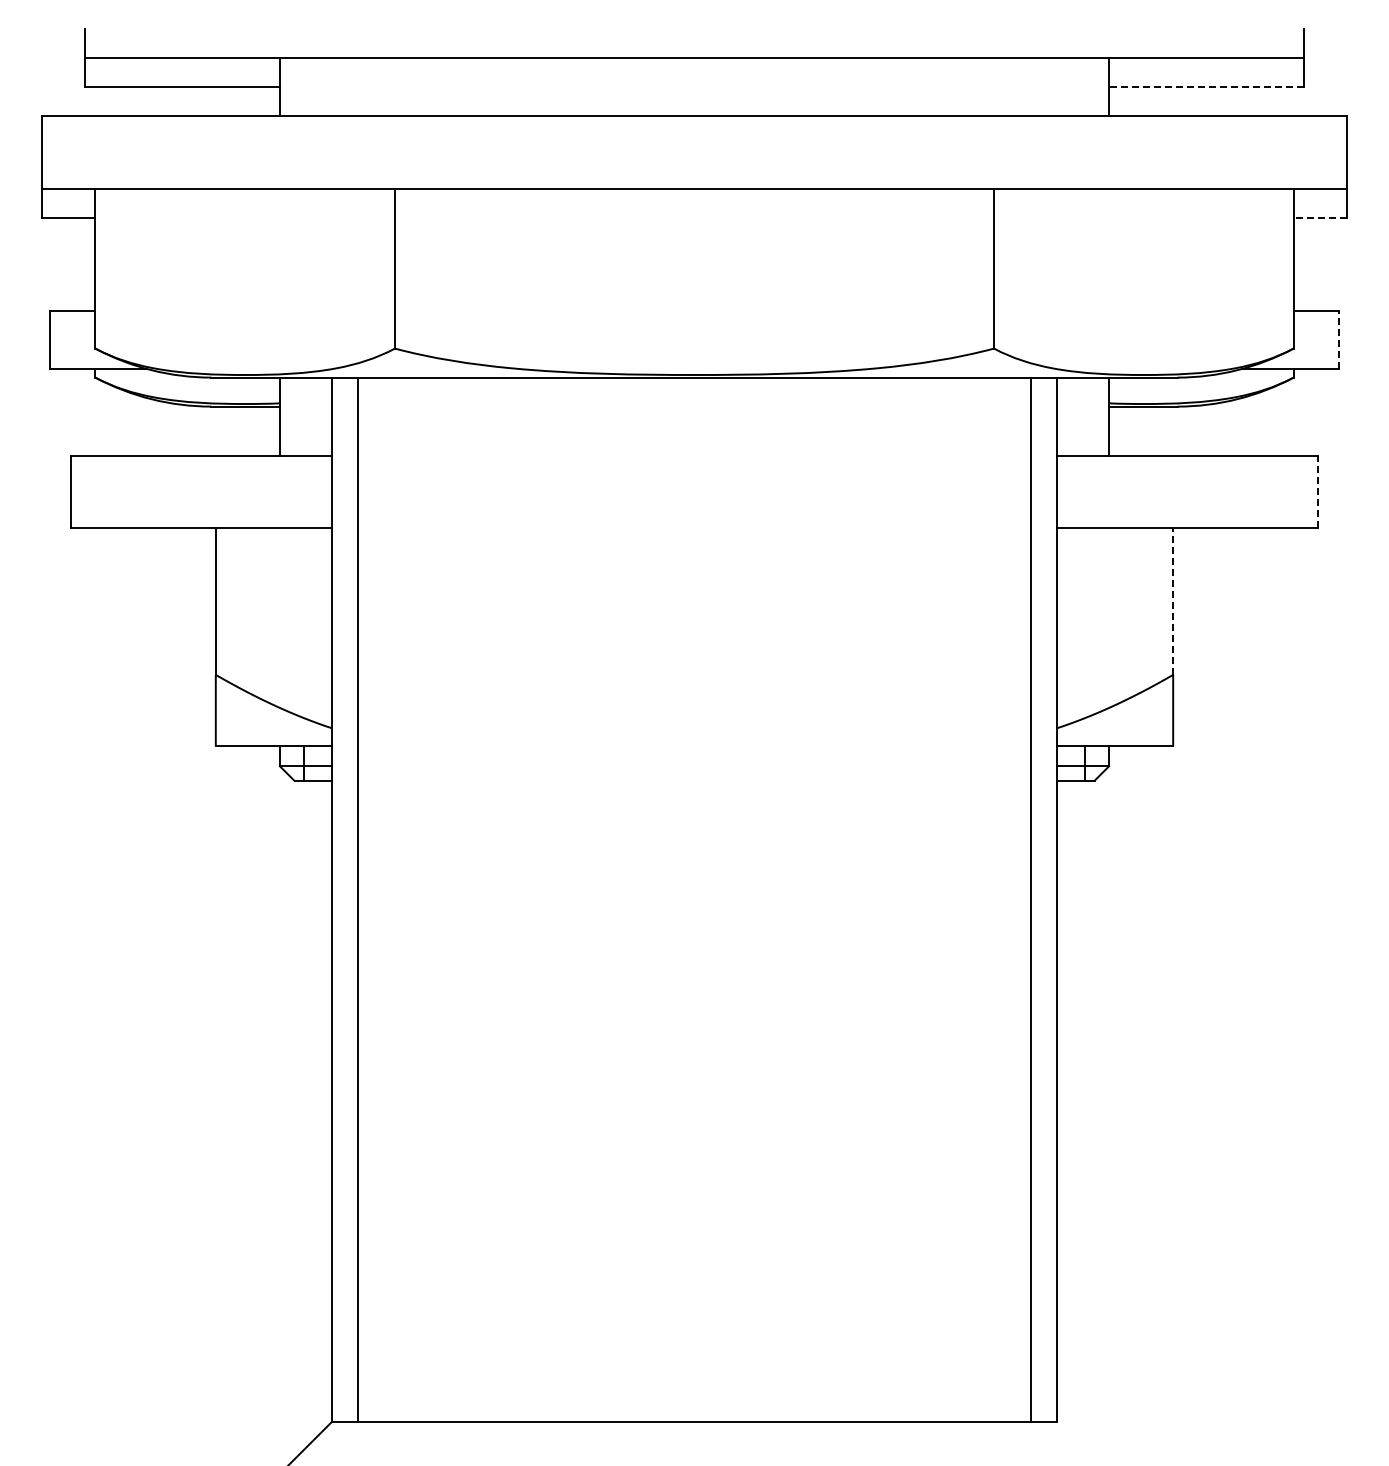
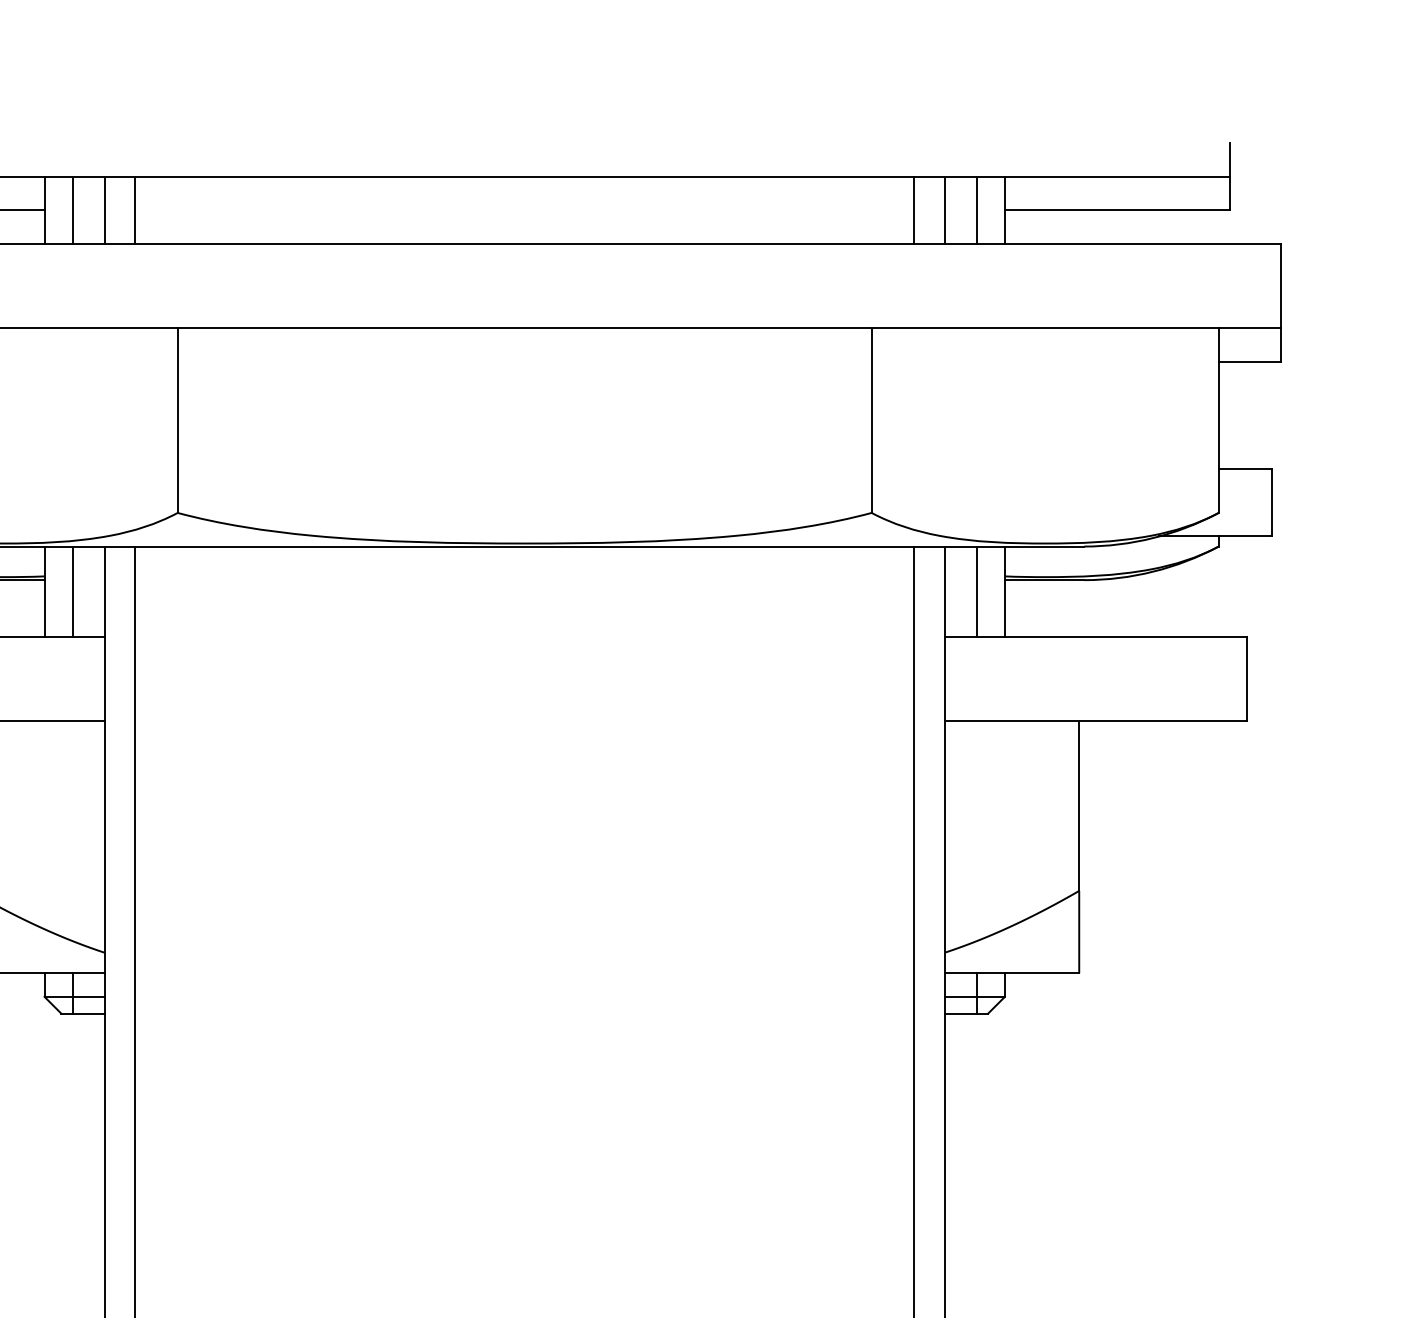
line: (304, 87) -> (72, 210), added
line: (331, 87) -> (104, 210), added
line: (358, 87) -> (135, 210), added
line: (1030, 87) -> (913, 210), added
line: (1057, 87) -> (945, 210), added
line: (1084, 87) -> (976, 210), added
line: (1205, 87) -> (1116, 210), dashed -> solid
line: (1320, 218) -> (1249, 362), dashed -> solid
line: (1339, 339) -> (1271, 502), dashed -> solid
line: (304, 416) -> (72, 591), added
line: (1084, 416) -> (976, 591), added
line: (1318, 491) -> (1247, 678), dashed -> solid
line: (1173, 601) -> (1079, 805), dashed -> solid

